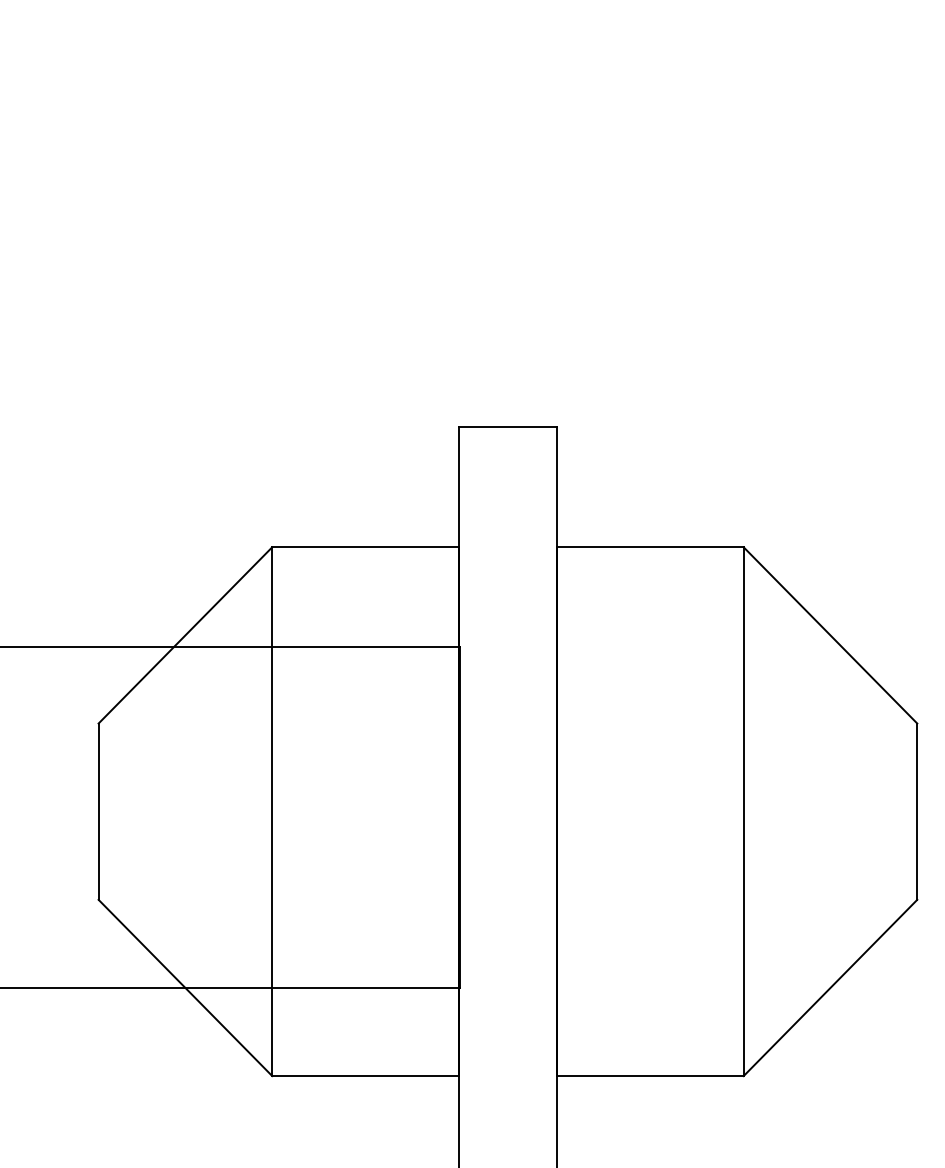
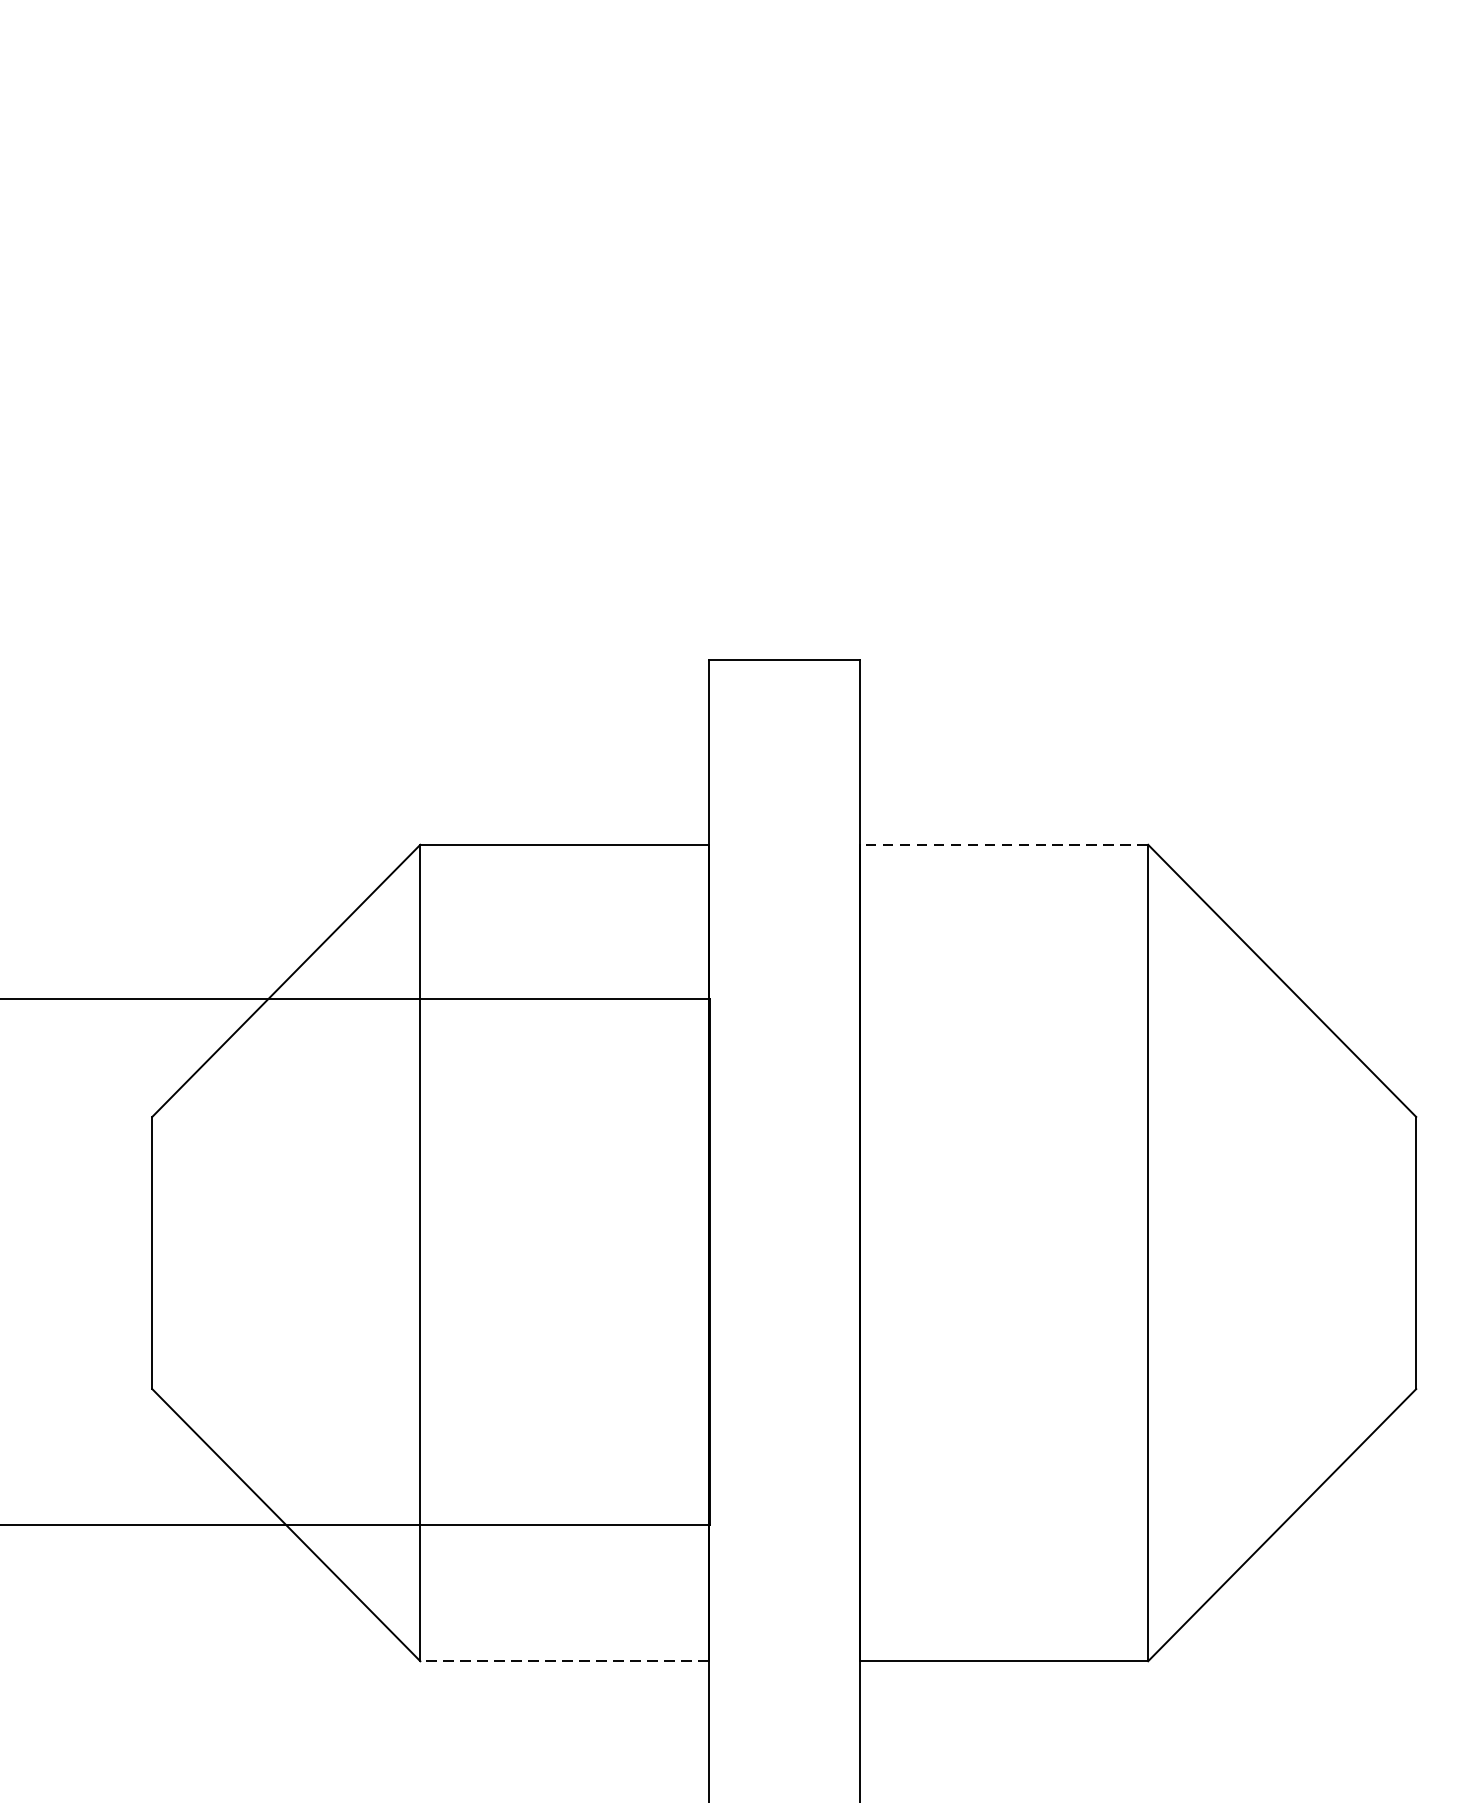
line: (649, 547) -> (1002, 845), solid -> dashed
line: (365, 1076) -> (564, 1661), solid -> dashed

